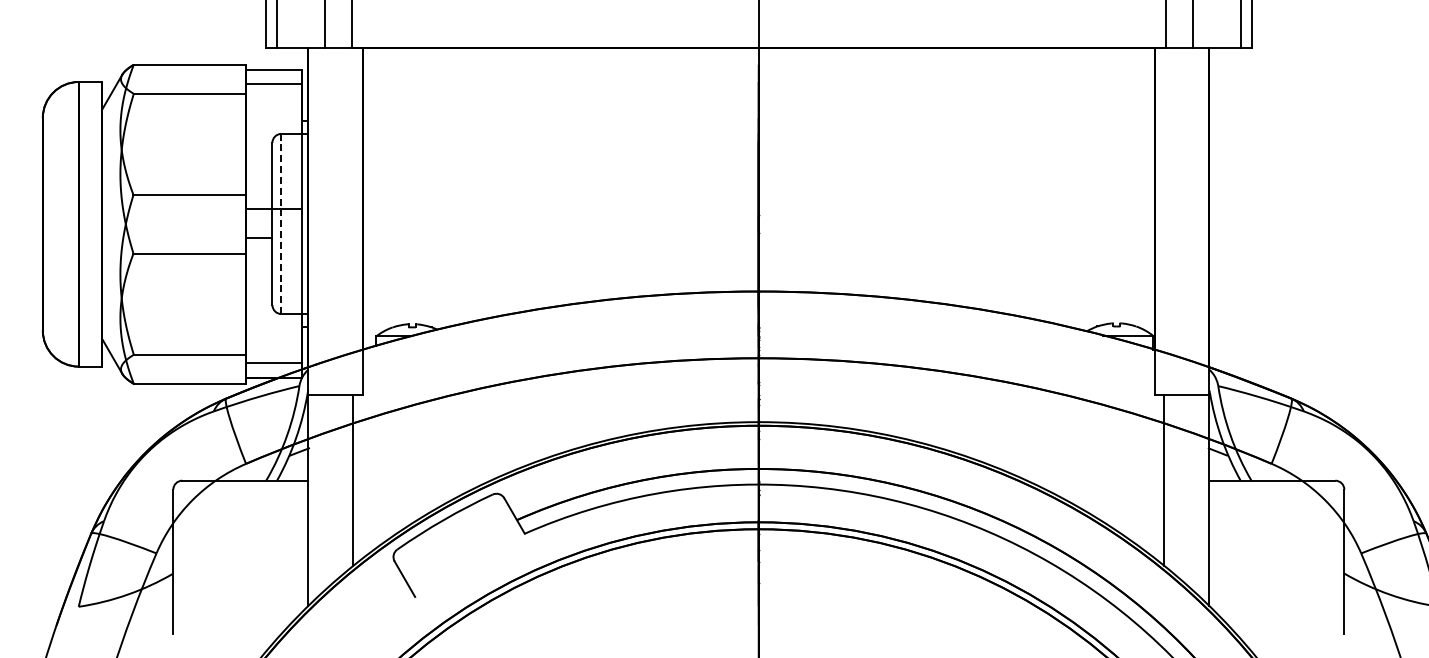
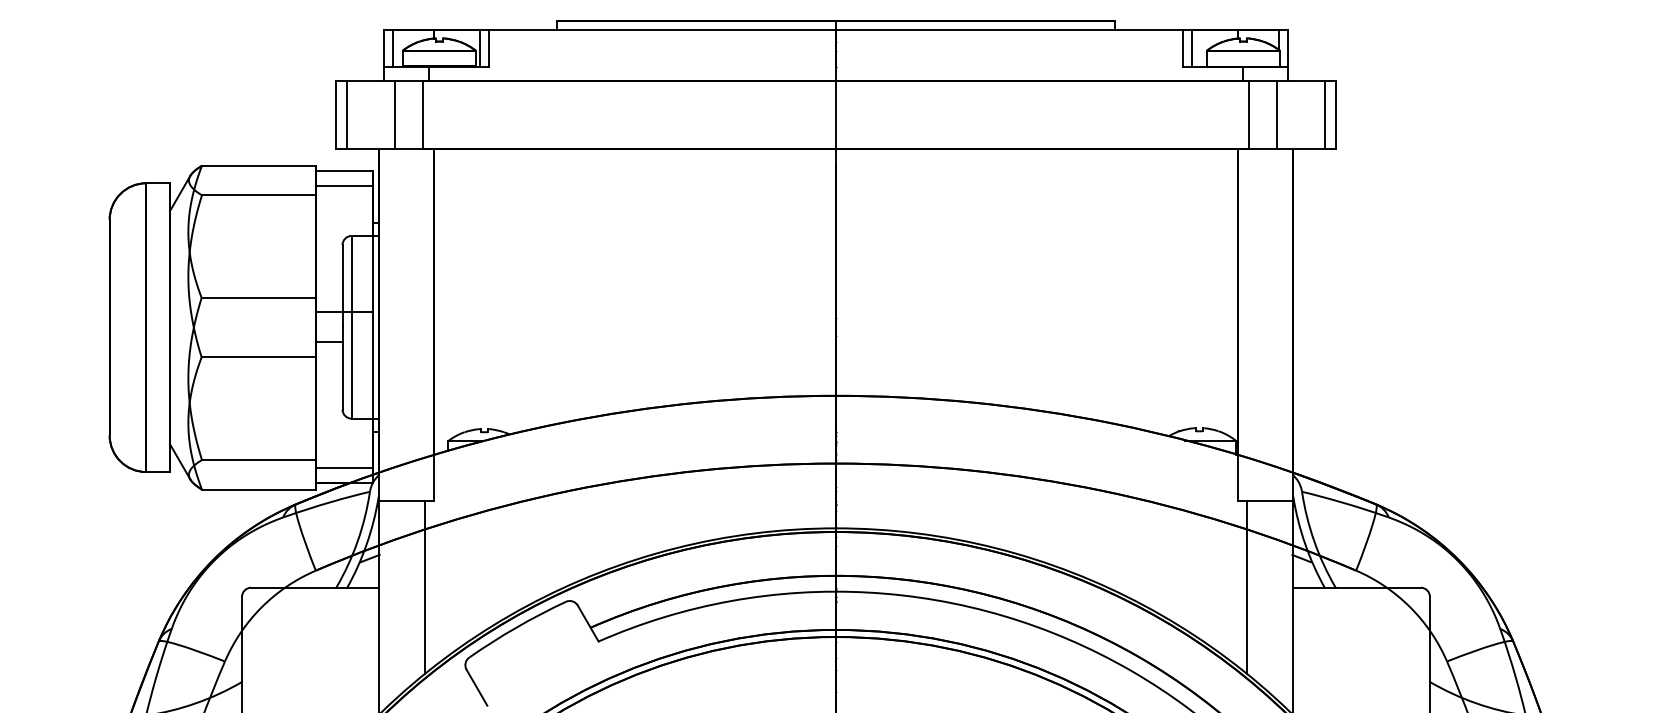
line: (281, 223) -> (351, 326), dashed -> solid

